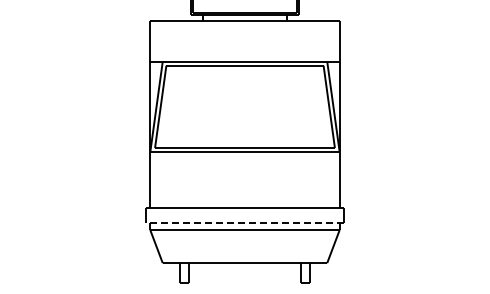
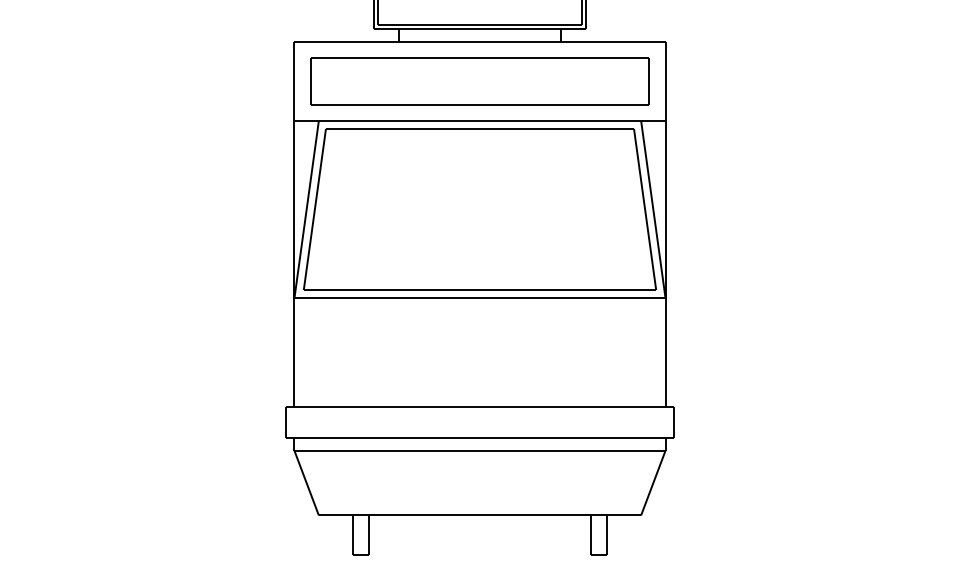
part: (244, 41) -> (479, 81), added
line: (245, 223) -> (480, 437), dashed -> solid

